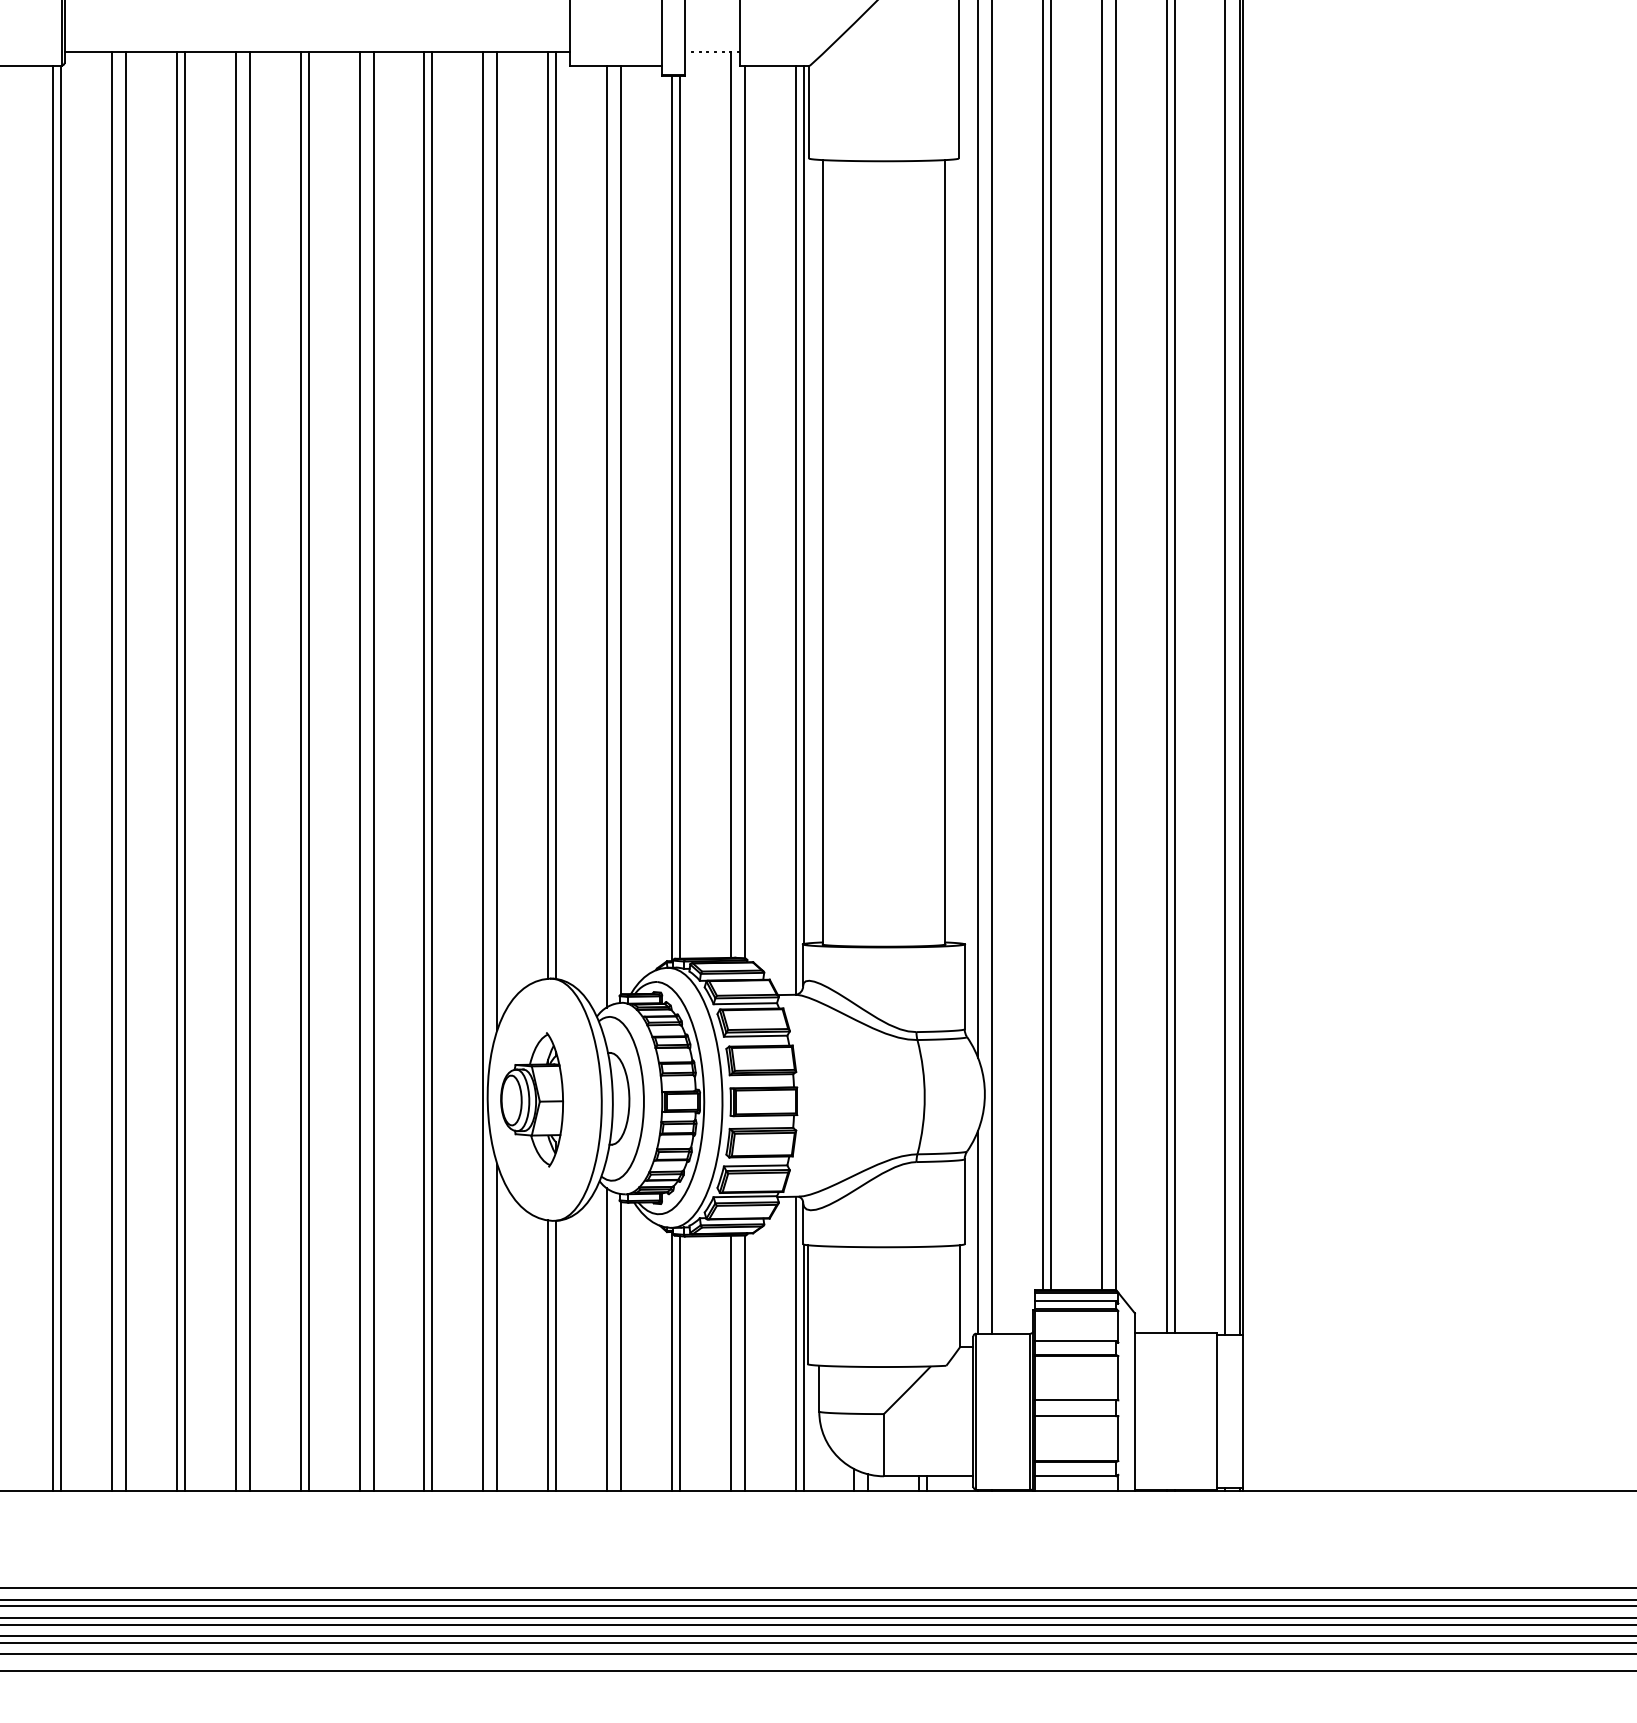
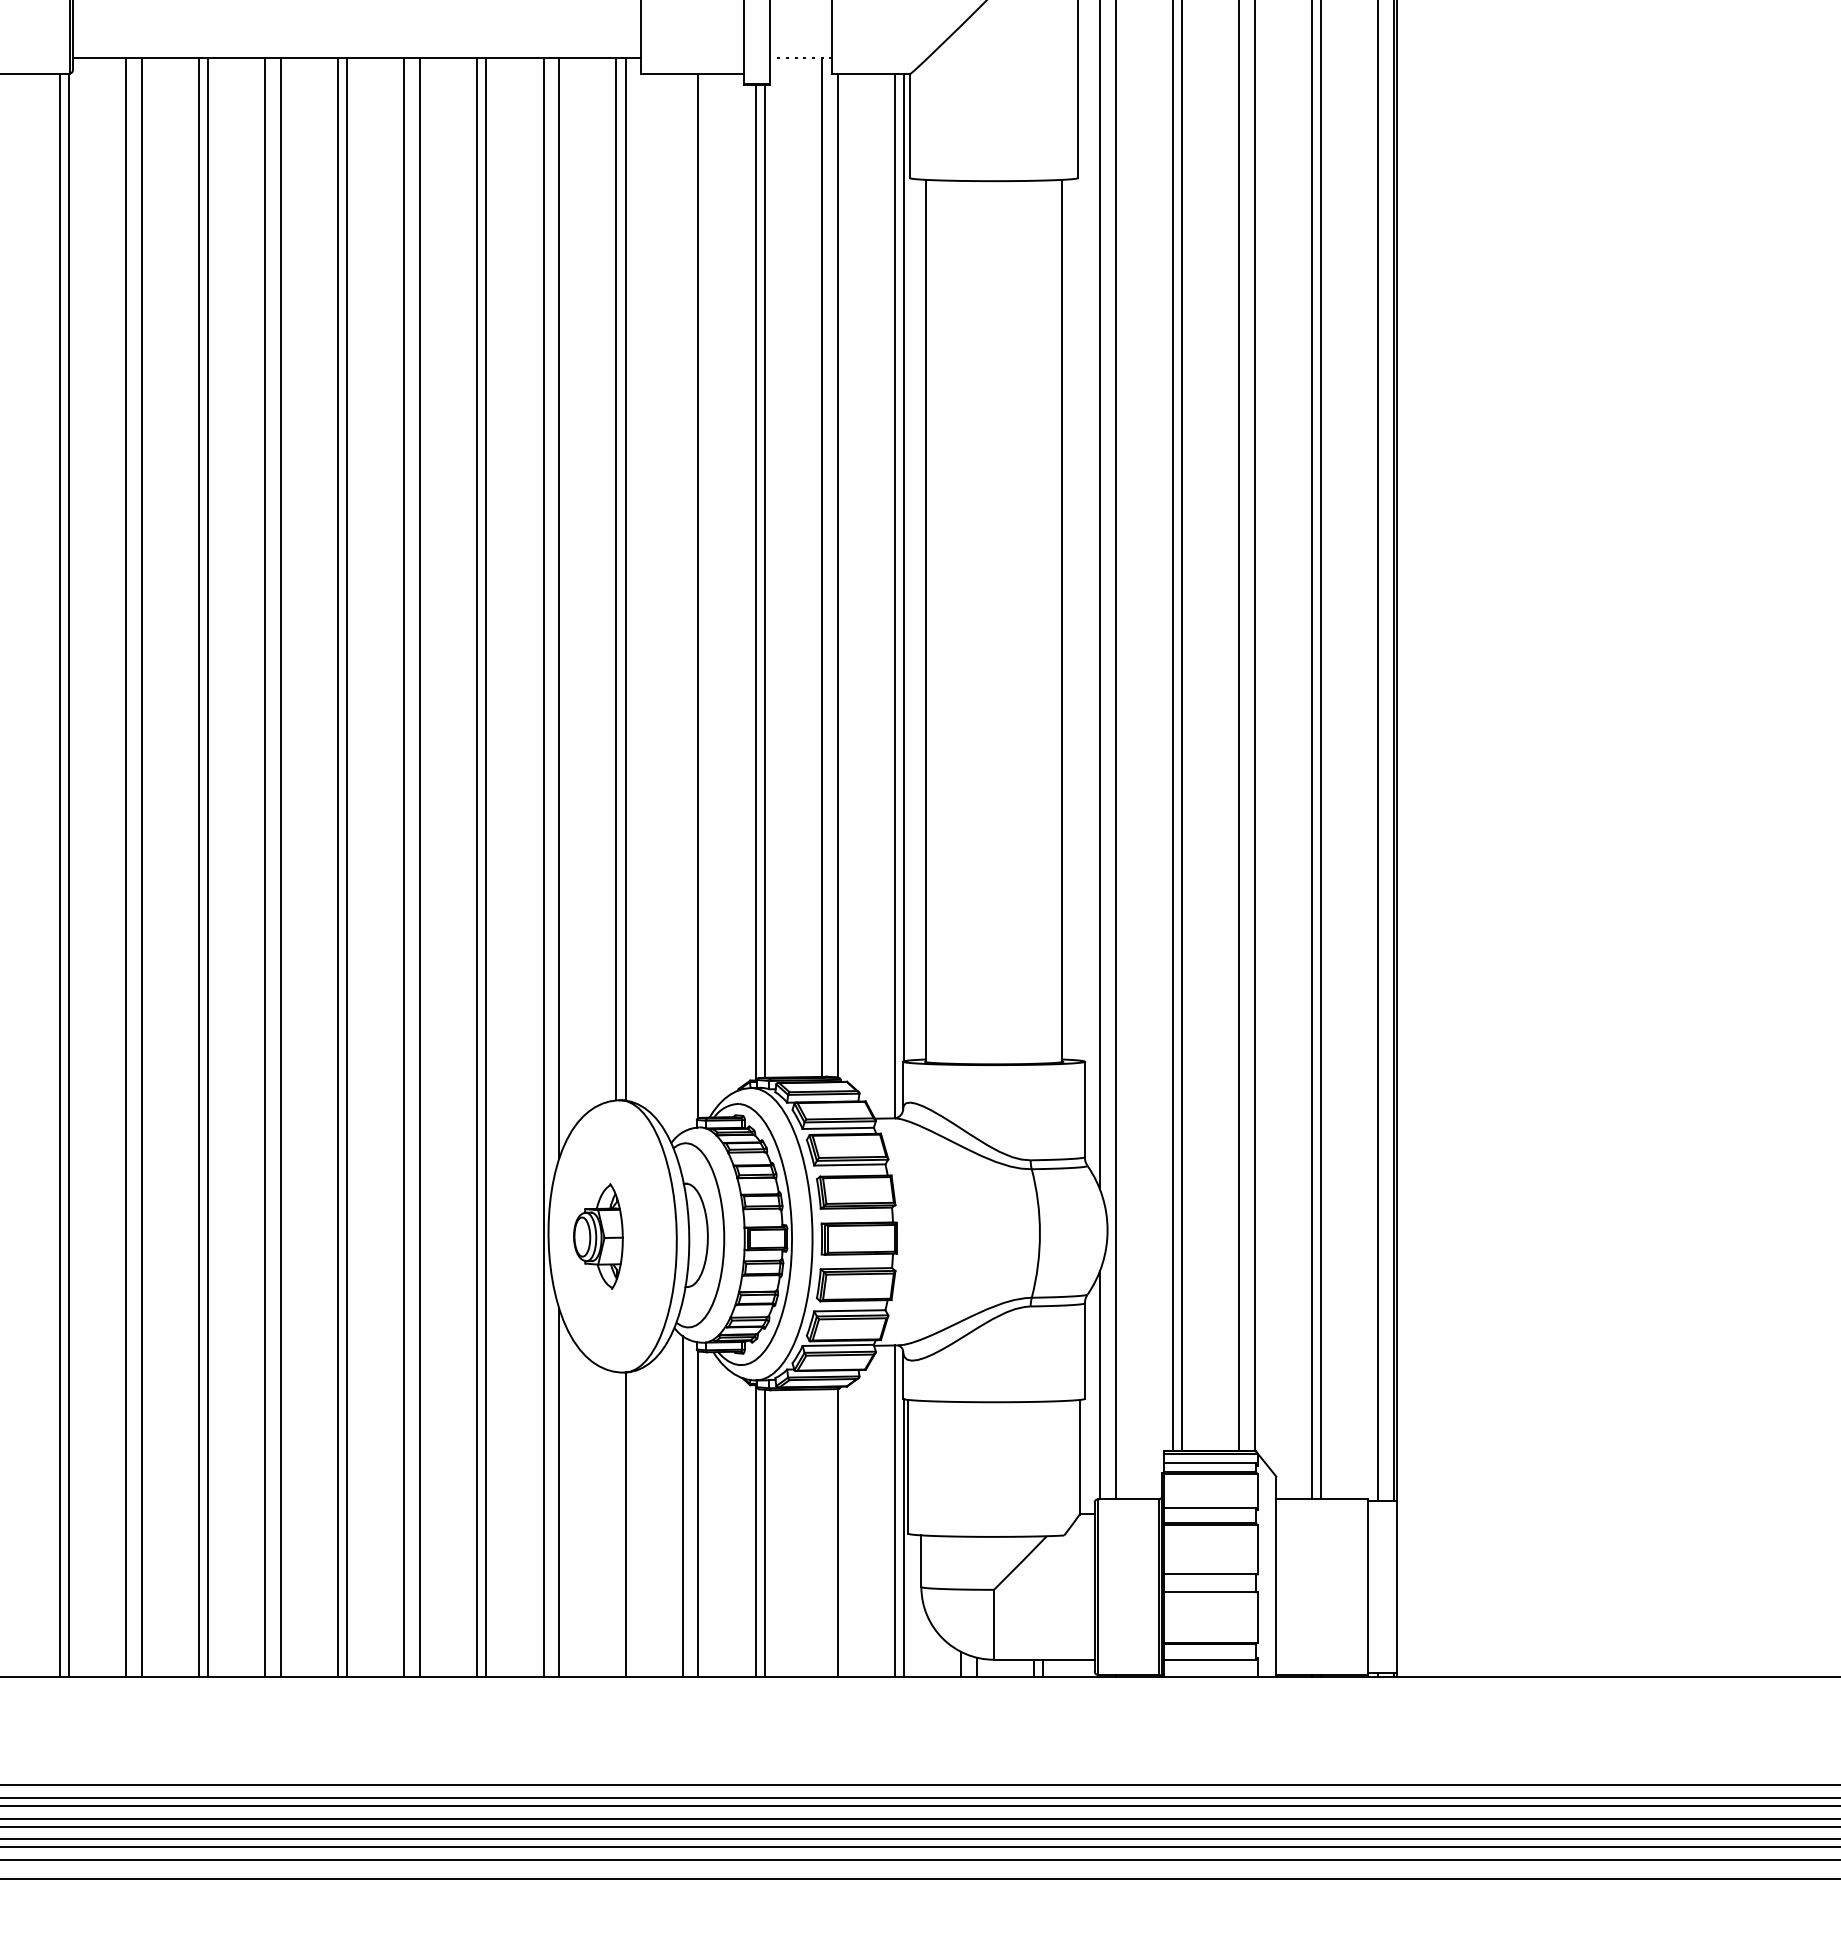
line: (606, 536) -> (682, 603), removed
part: (531, 1099) -> (597, 1236), size x0.7
line: (548, 1355) -> (616, 1523), removed
line: (730, 1363) -> (821, 1532), removed

